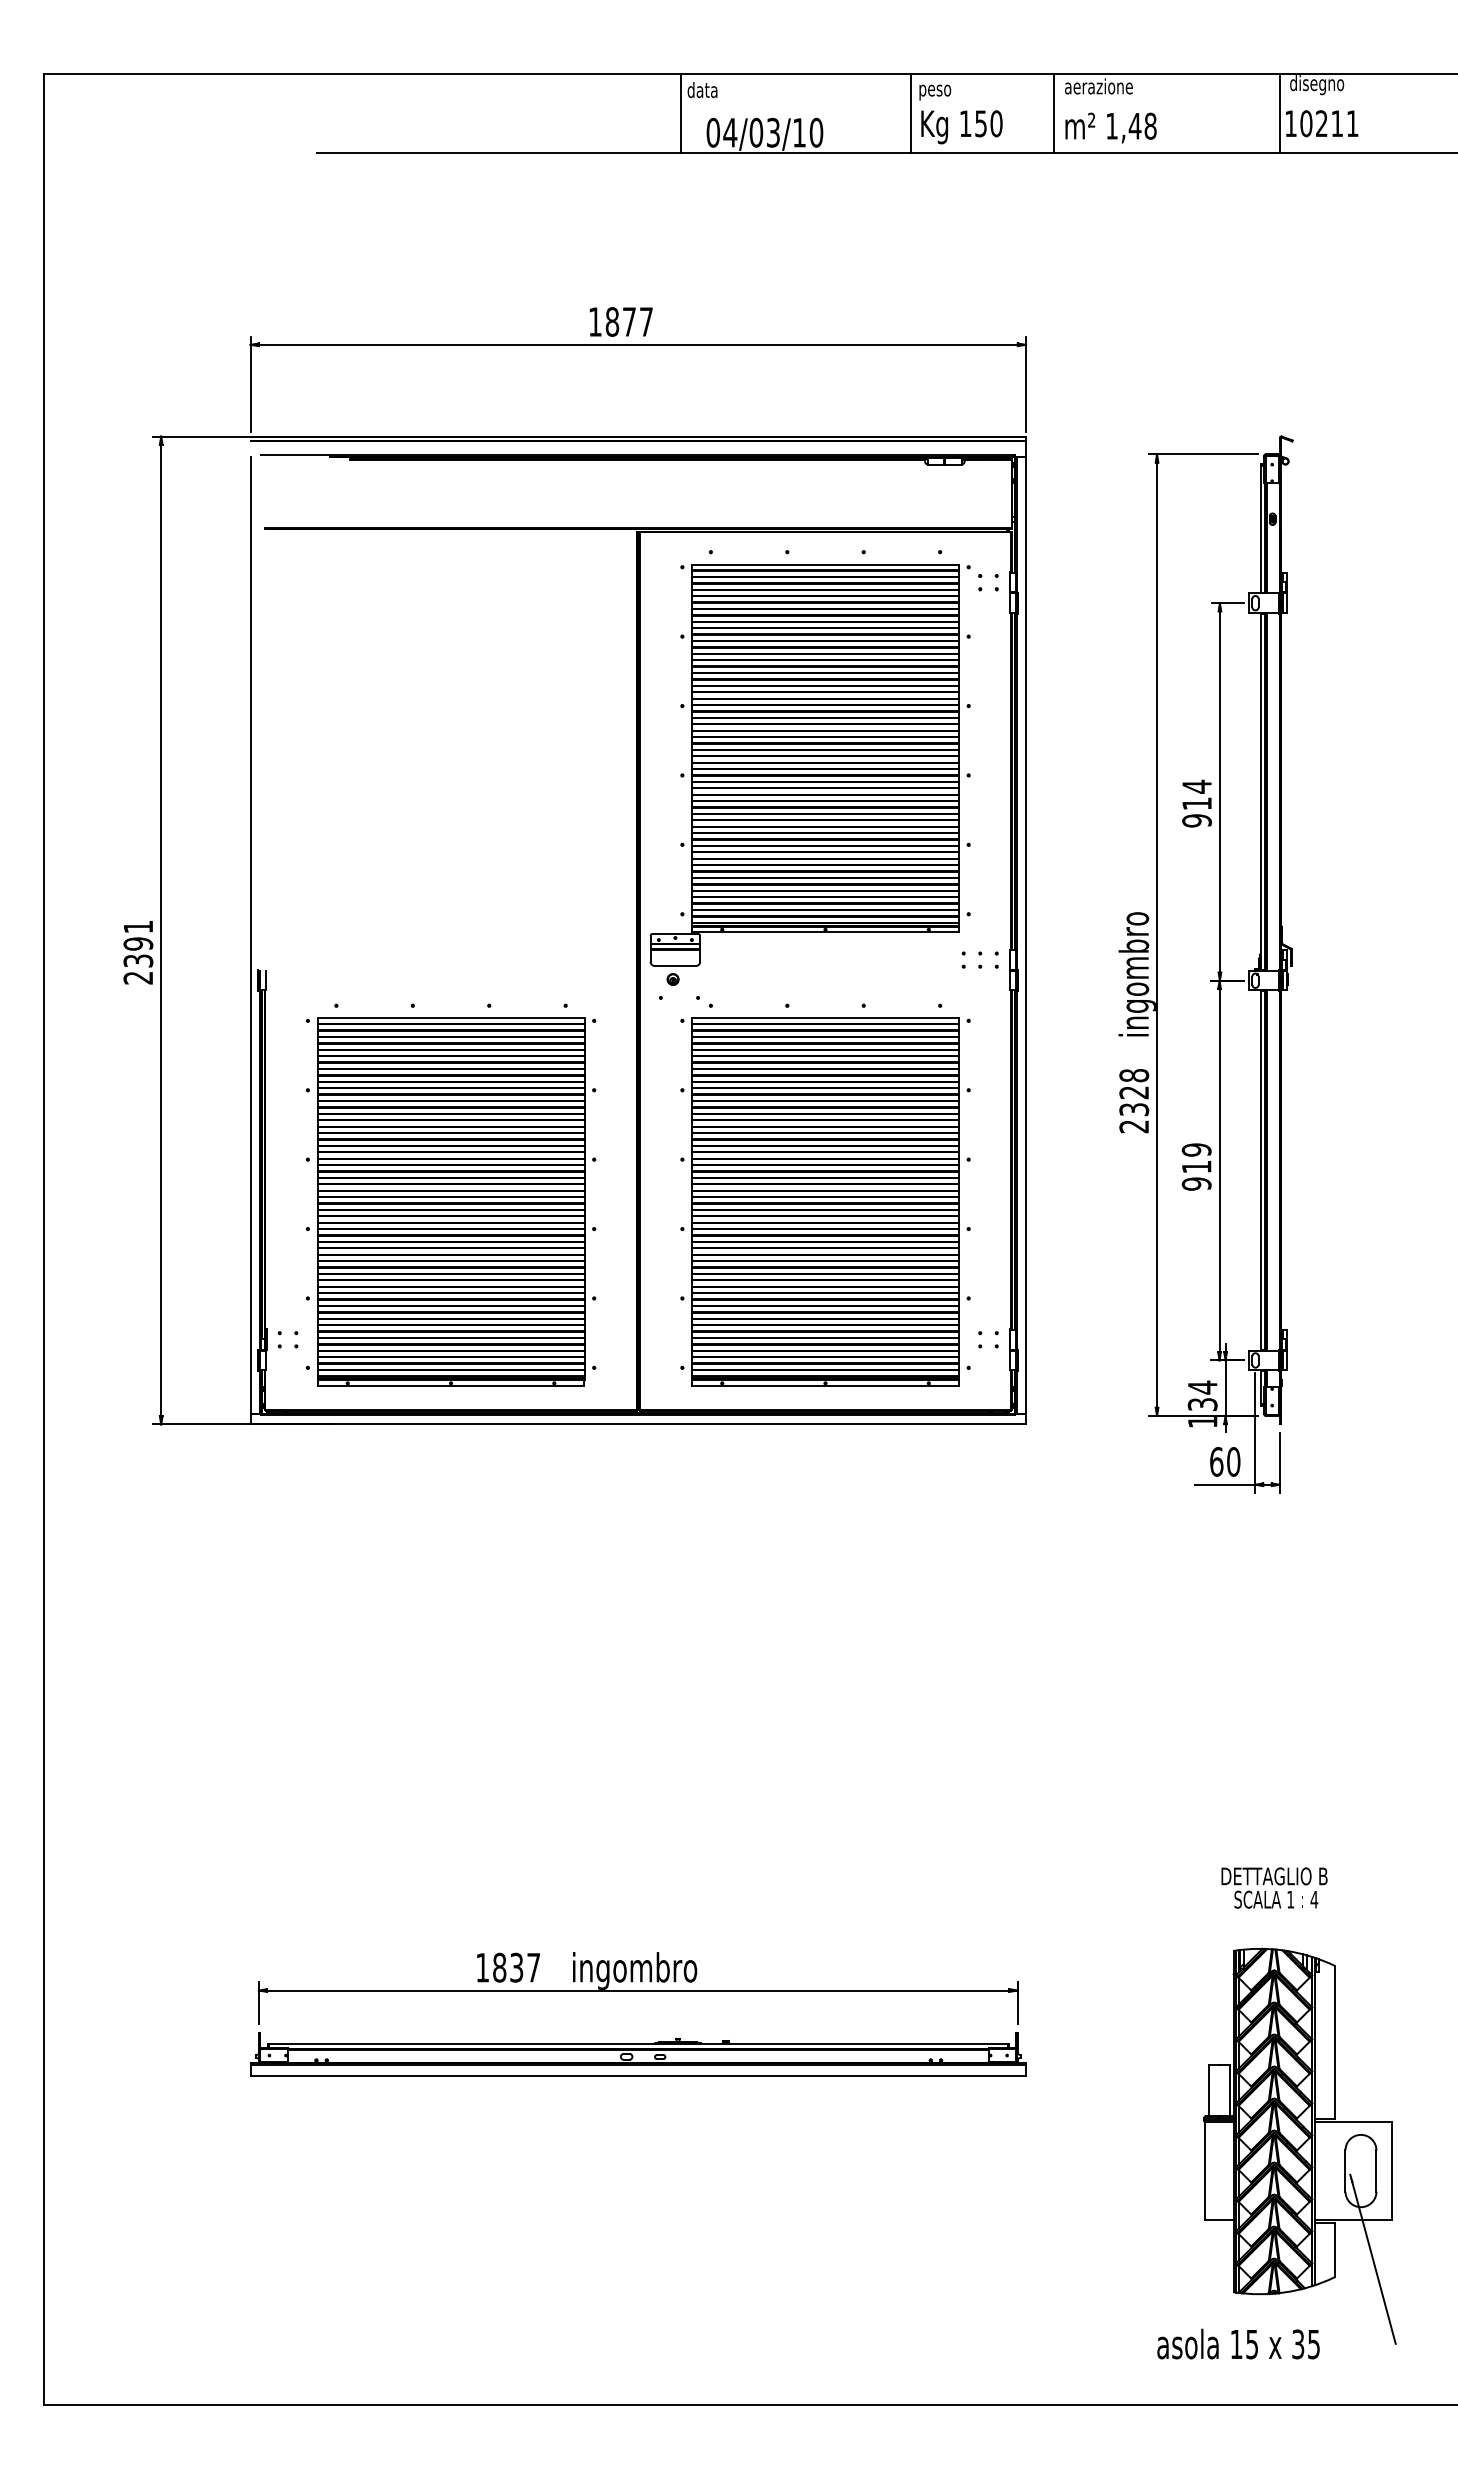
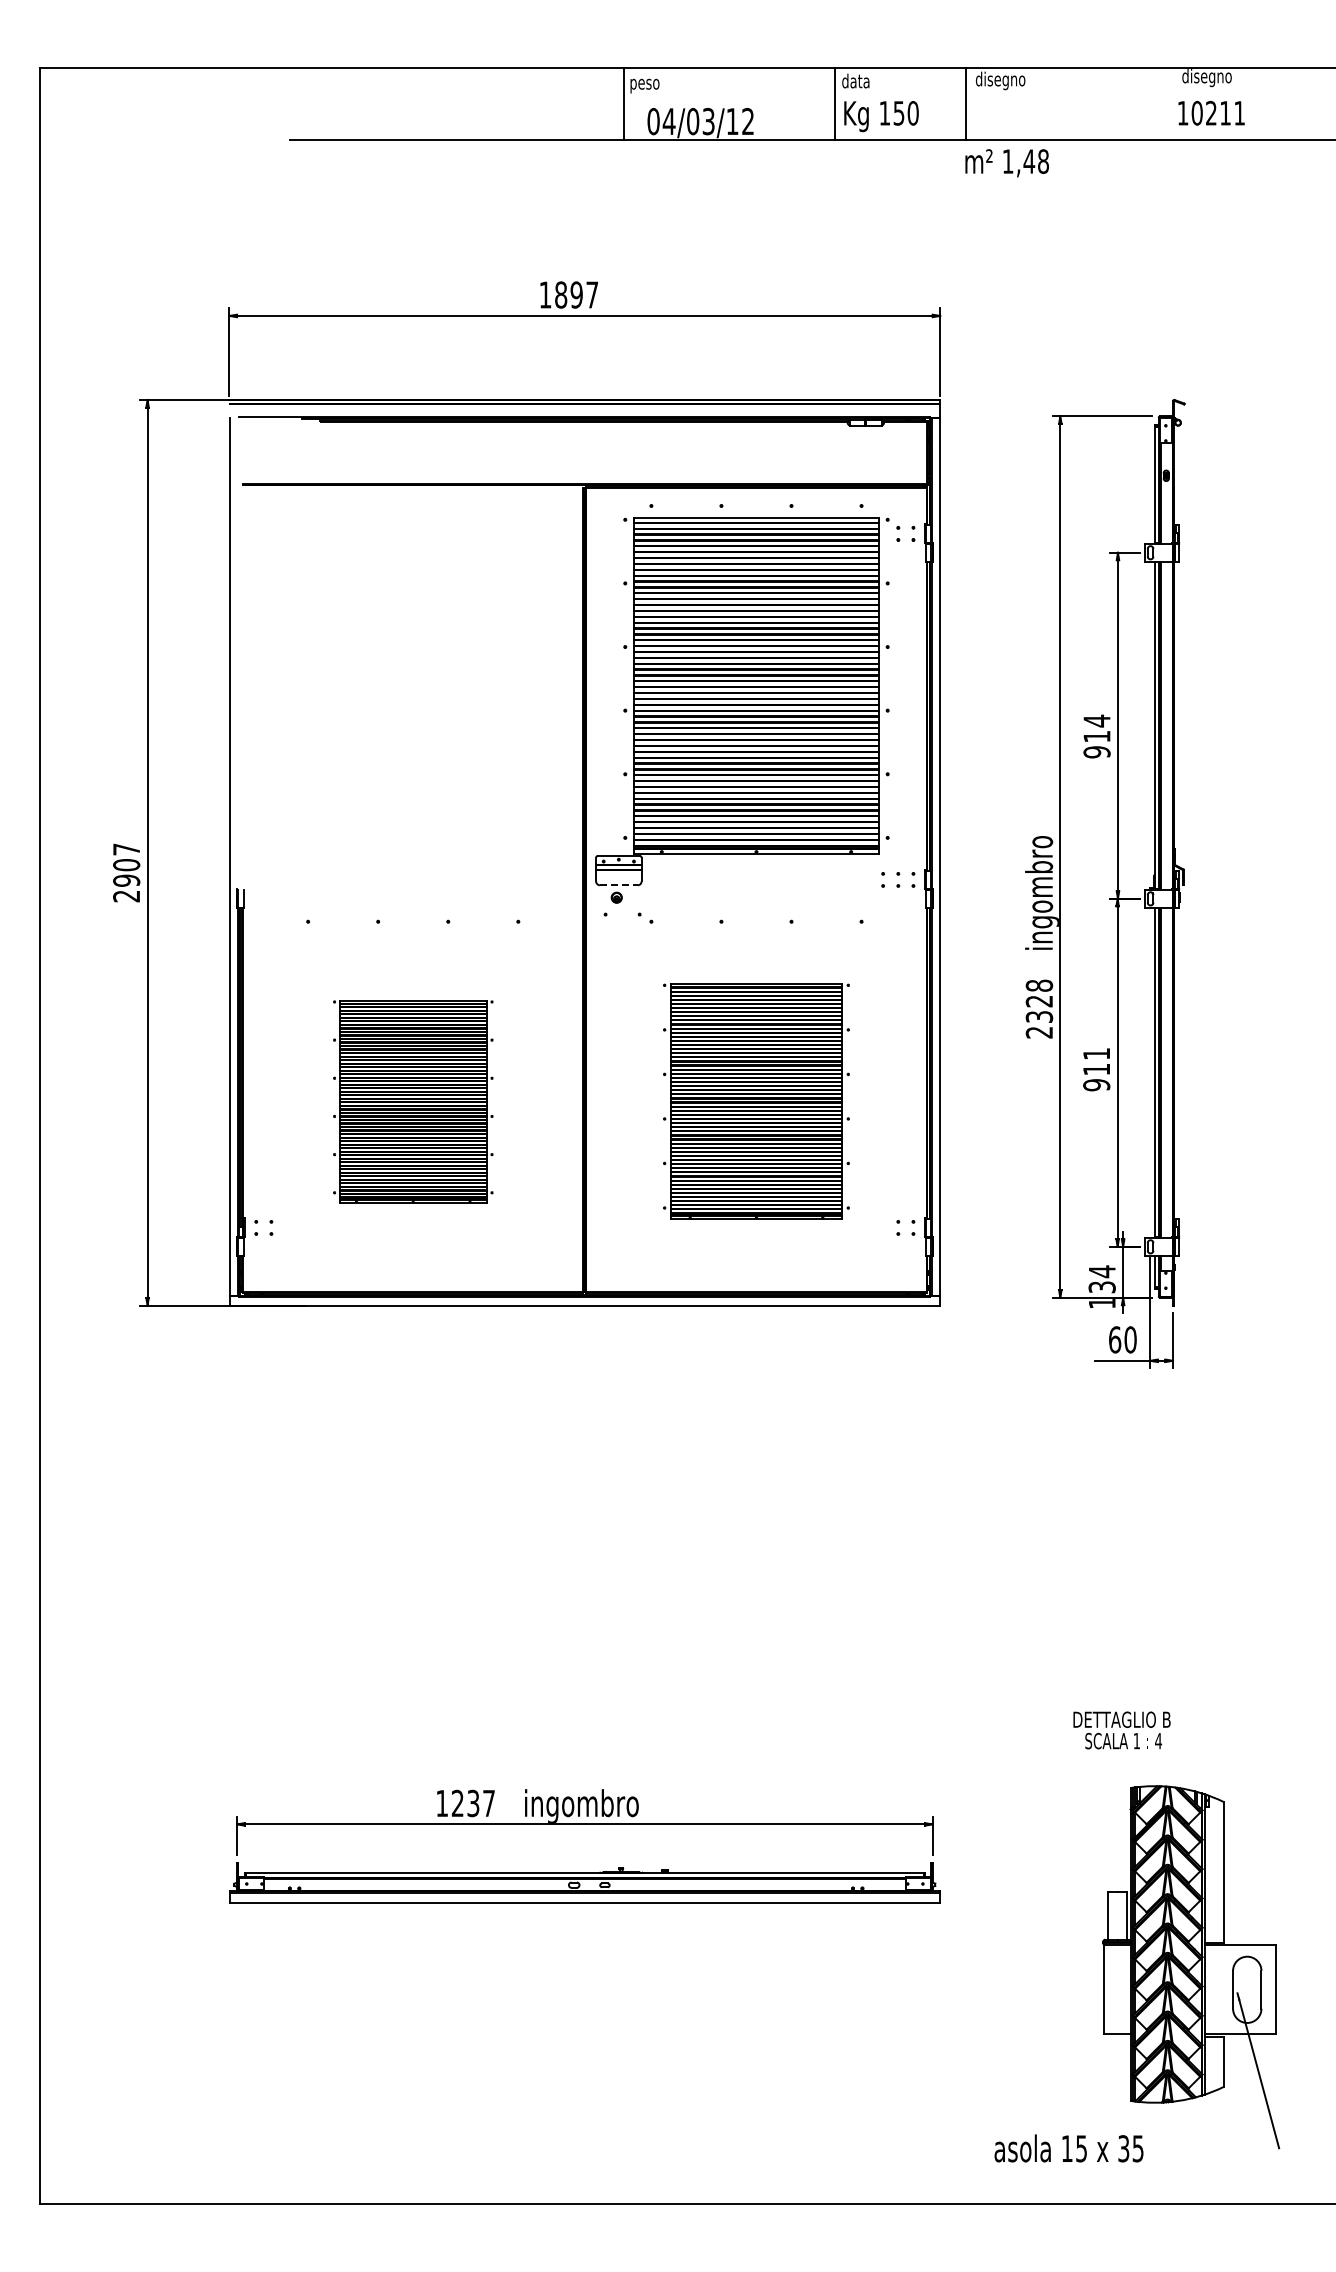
text: (1098, 87) -> (1006, 80), aerazione -> disegno
text: (934, 90) -> (856, 82), peso -> data
text: (703, 92) -> (644, 84), data -> peso
line: (1279, 114) -> (1172, 104), removed
text: (1110, 128) -> (1006, 163), moved
text: (816, 132) -> (748, 121), 04/03/10 -> 04/03/12
text: (629, 321) -> (576, 294), 1877 -> 1897
text: (138, 943) -> (126, 864), 2391 -> 2907
line: (674, 966) -> (618, 885), solid -> dashed
text: (1196, 1149) -> (1096, 1053), 919 -> 911
part: (451, 1201) -> (413, 1101), size x0.6
part: (825, 1201) -> (756, 1101), size x0.7
text: (1273, 1888) -> (1121, 1730), moved
text: (499, 1967) -> (457, 1803), 1837 -> 1237
text: (1237, 2344) -> (1068, 2148), moved

